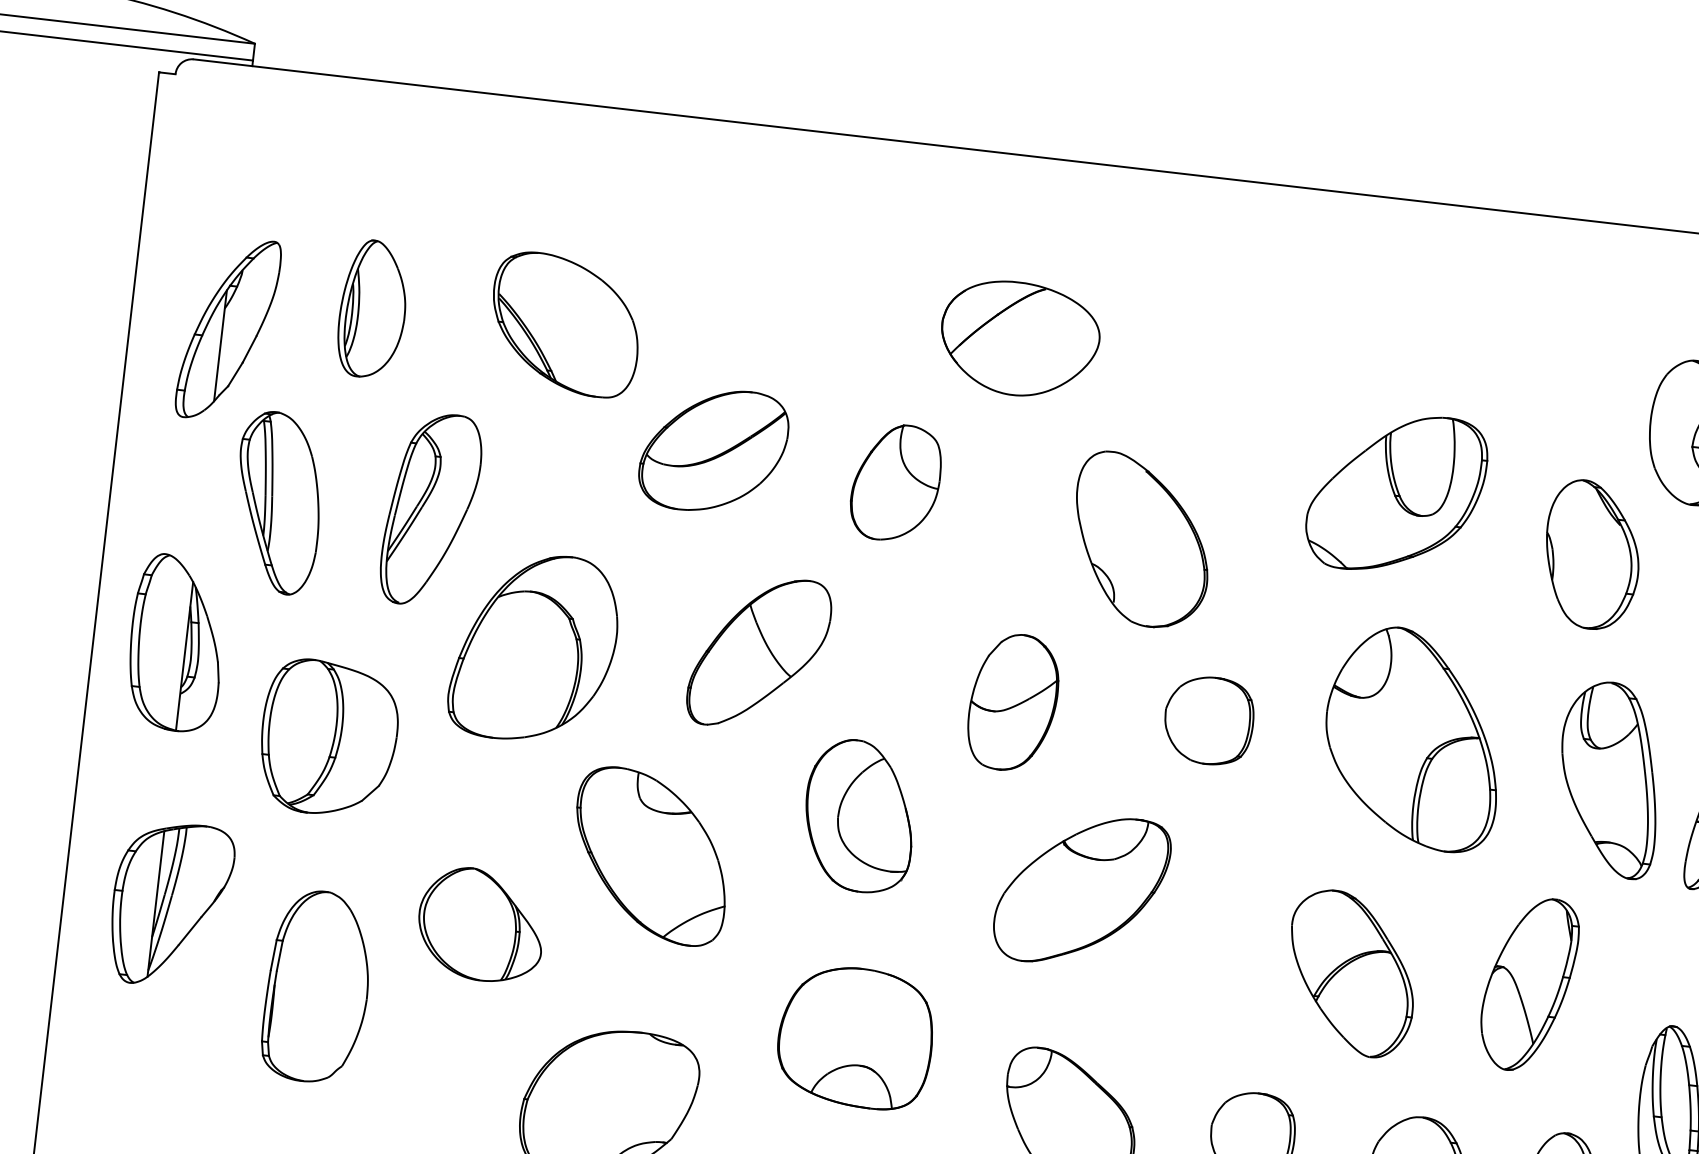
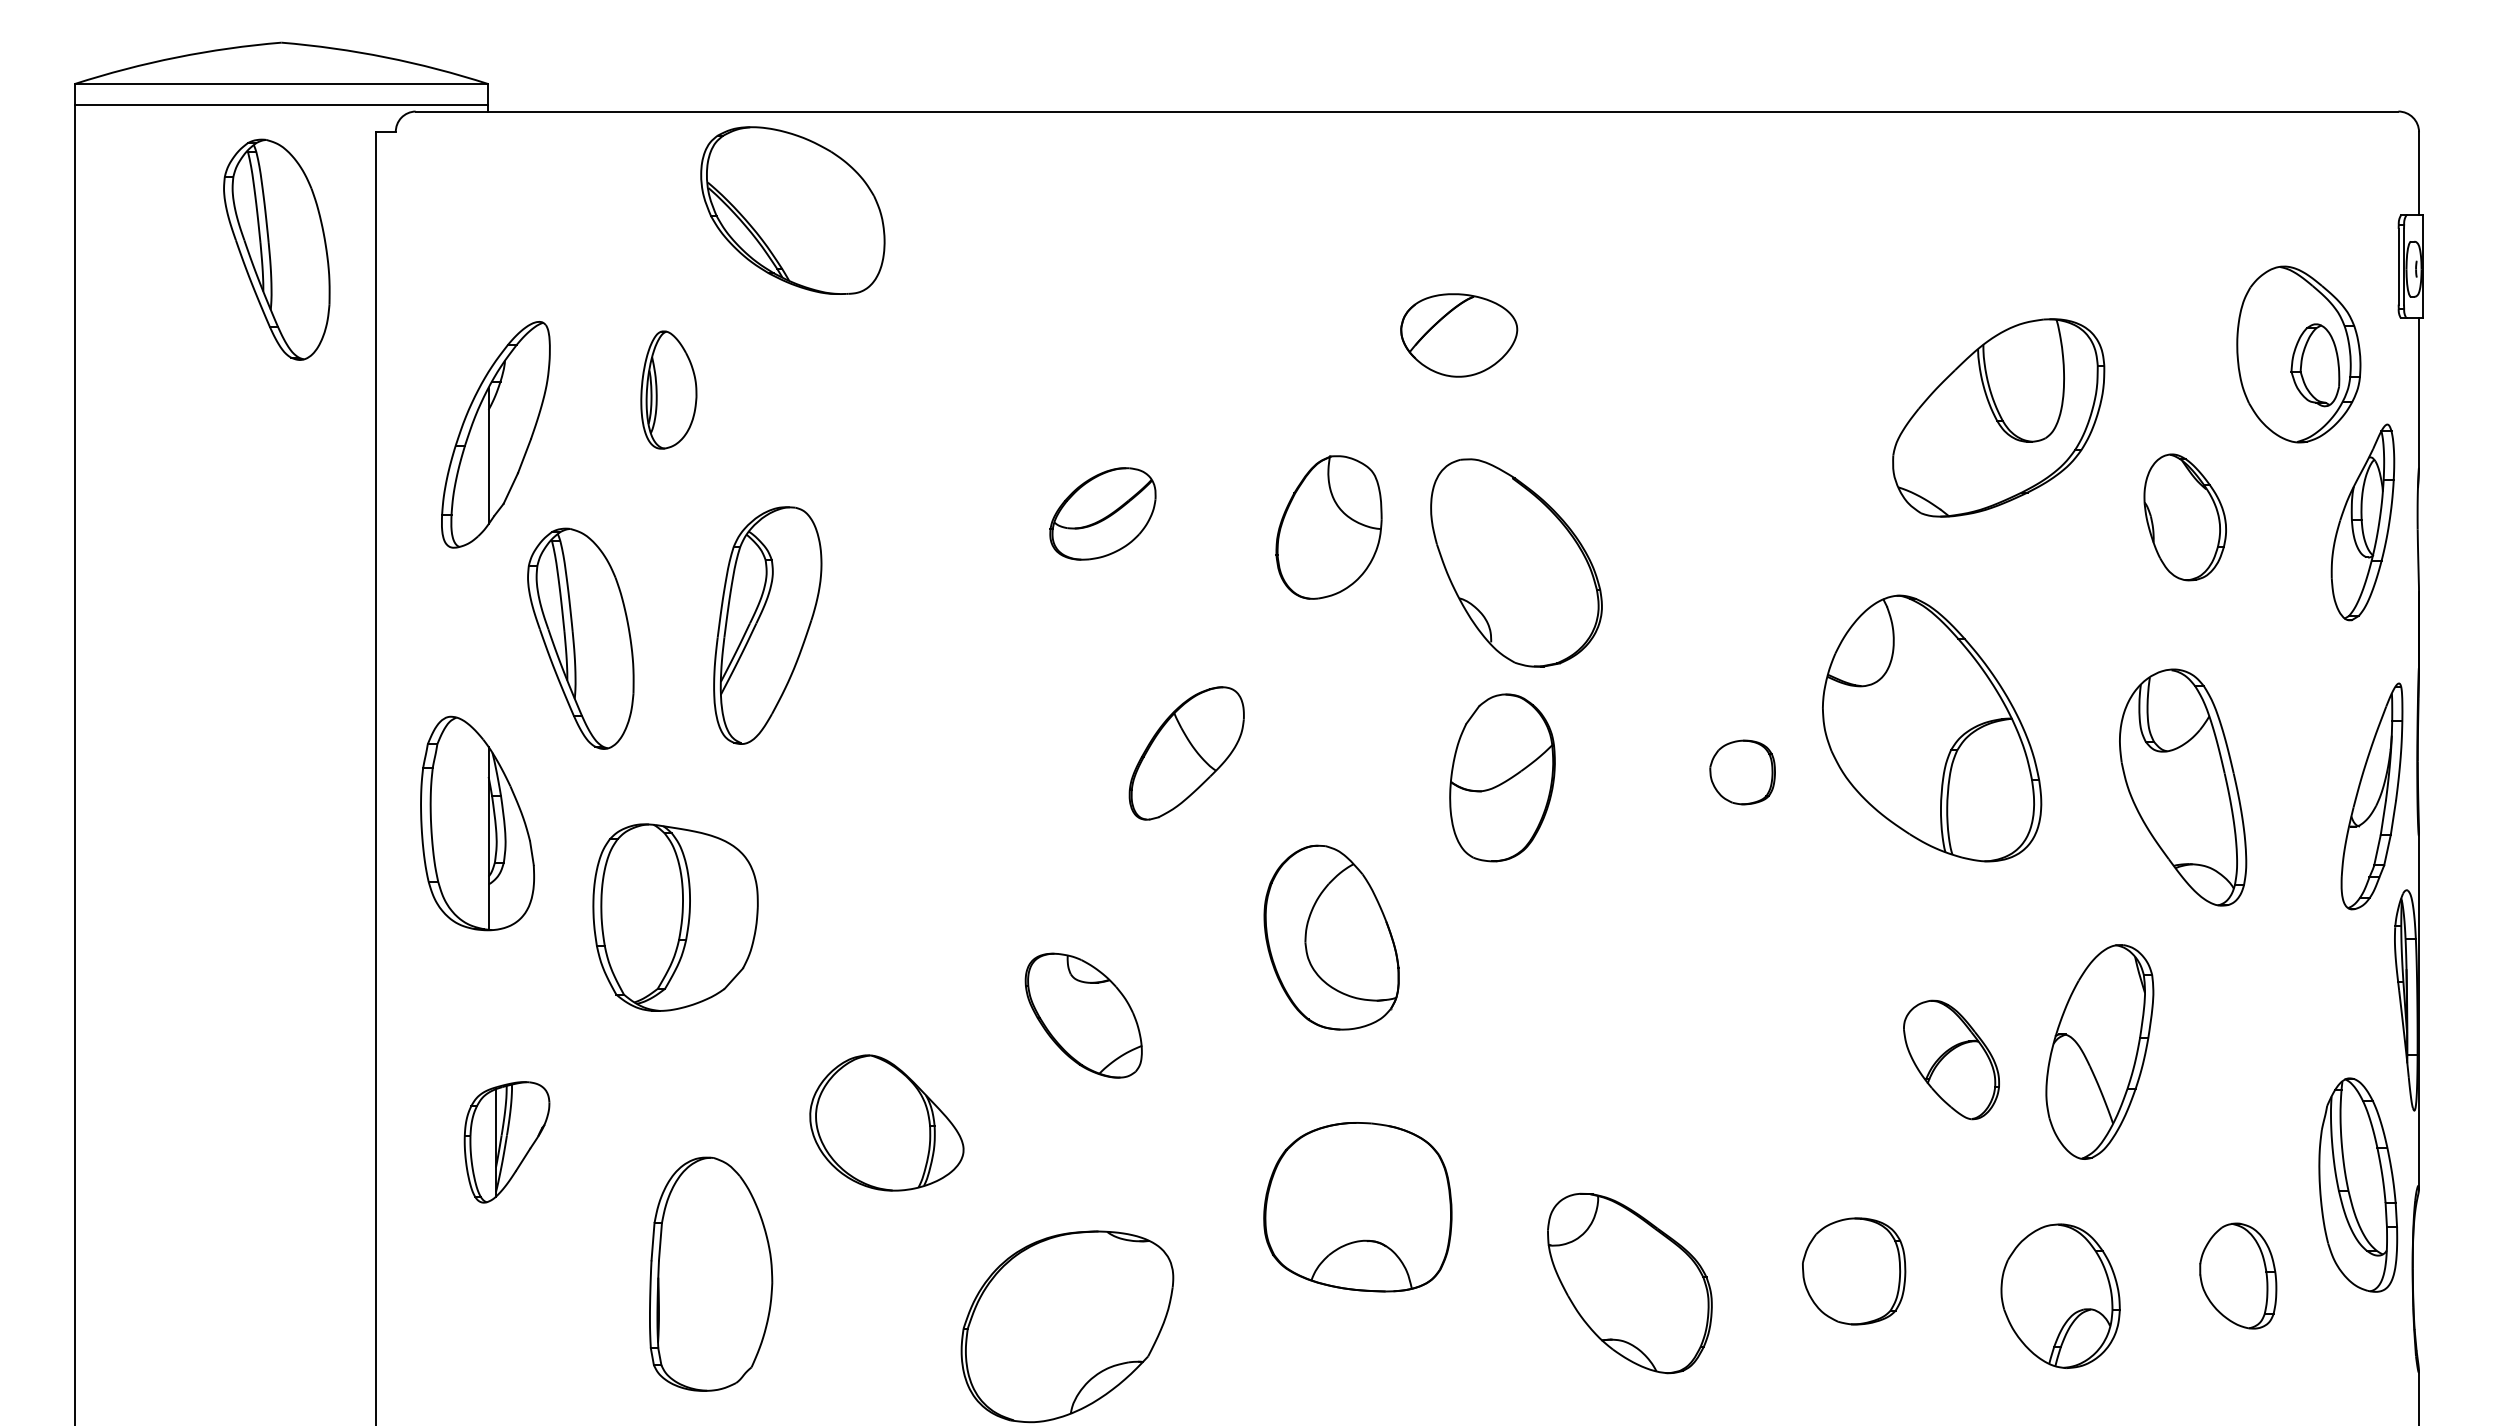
part: (67, 158) -> (276, 249), added
part: (372, 308) -> (668, 389), size x0.7
part: (565, 324) -> (792, 210), moved
part: (1019, 339) -> (1458, 335), size x0.6
part: (713, 450) -> (1102, 513), size x0.6
part: (1396, 493) -> (1998, 417), moved
part: (1141, 540) -> (1516, 562), moved
part: (1592, 555) -> (2185, 517), size x0.7
part: (534, 647) -> (912, 778), removed
part: (759, 653) -> (1186, 753), size x0.7
part: (1208, 720) -> (1742, 772), size x0.6
part: (1414, 738) -> (1932, 728), moved
part: (1610, 779) -> (2183, 787), moved
part: (650, 856) -> (1083, 1015), size x0.6
part: (1082, 890) -> (1612, 996), removed
part: (170, 905) -> (506, 1142), size x0.6
part: (1351, 973) -> (1951, 1059), size x0.6
part: (1528, 984) -> (2099, 1051), moved
part: (318, 986) -> (711, 1273), moved

